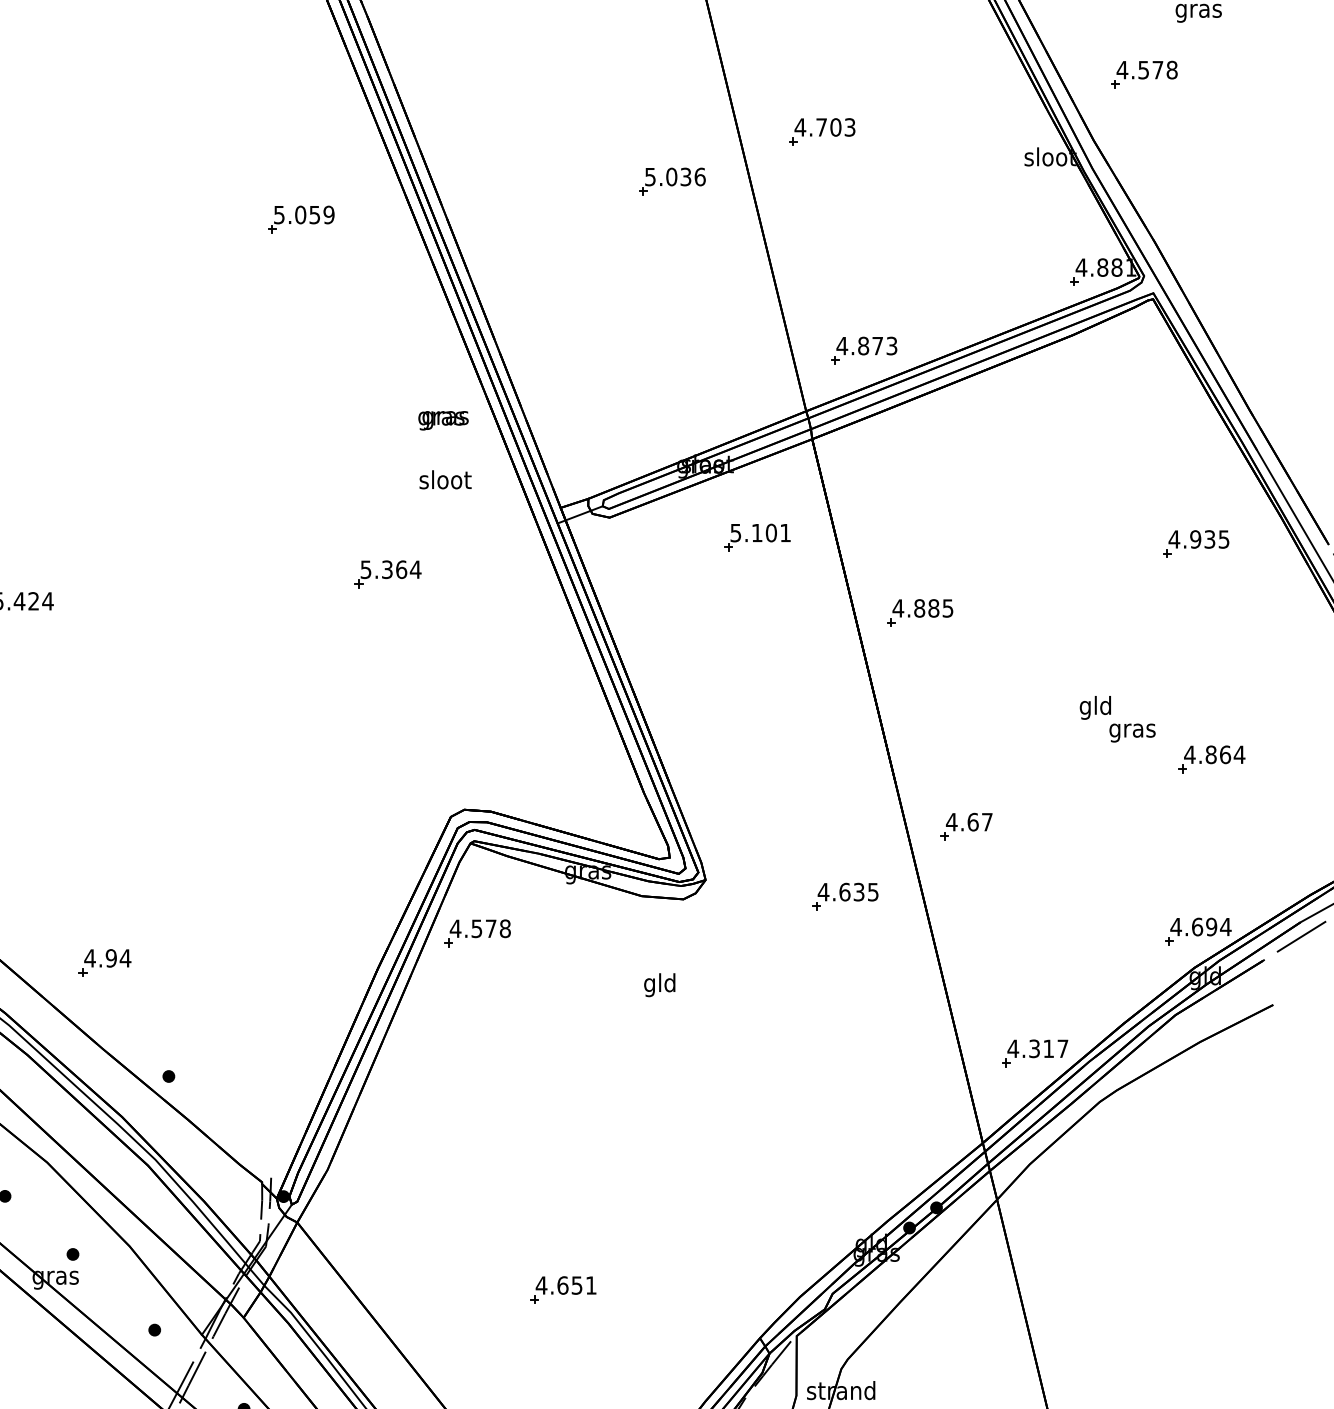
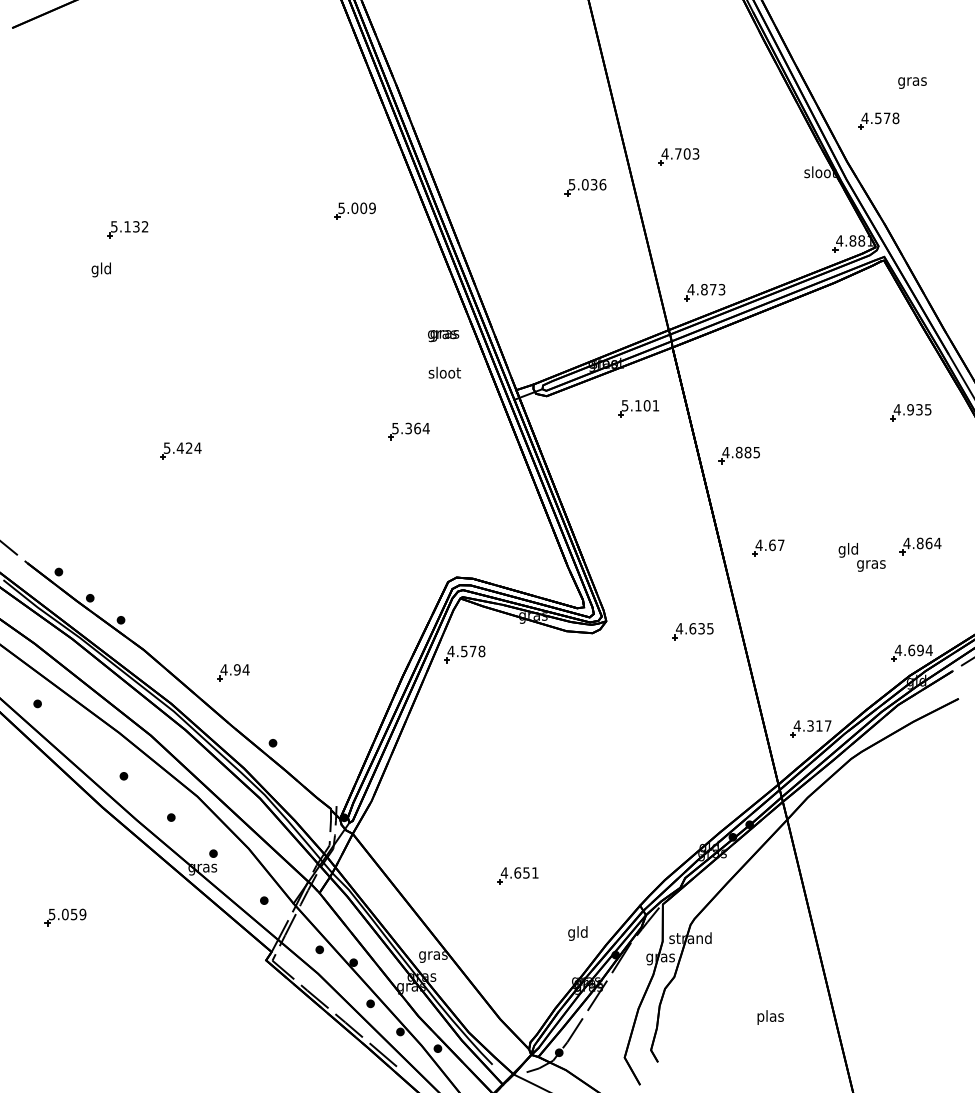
text: (314, 215) -> (363, 208), 5.059 -> 5.009
text: (1116, 719) -> (861, 557), moved
part: (966, 825) -> (768, 547), moved
text: (659, 985) -> (577, 933), moved

